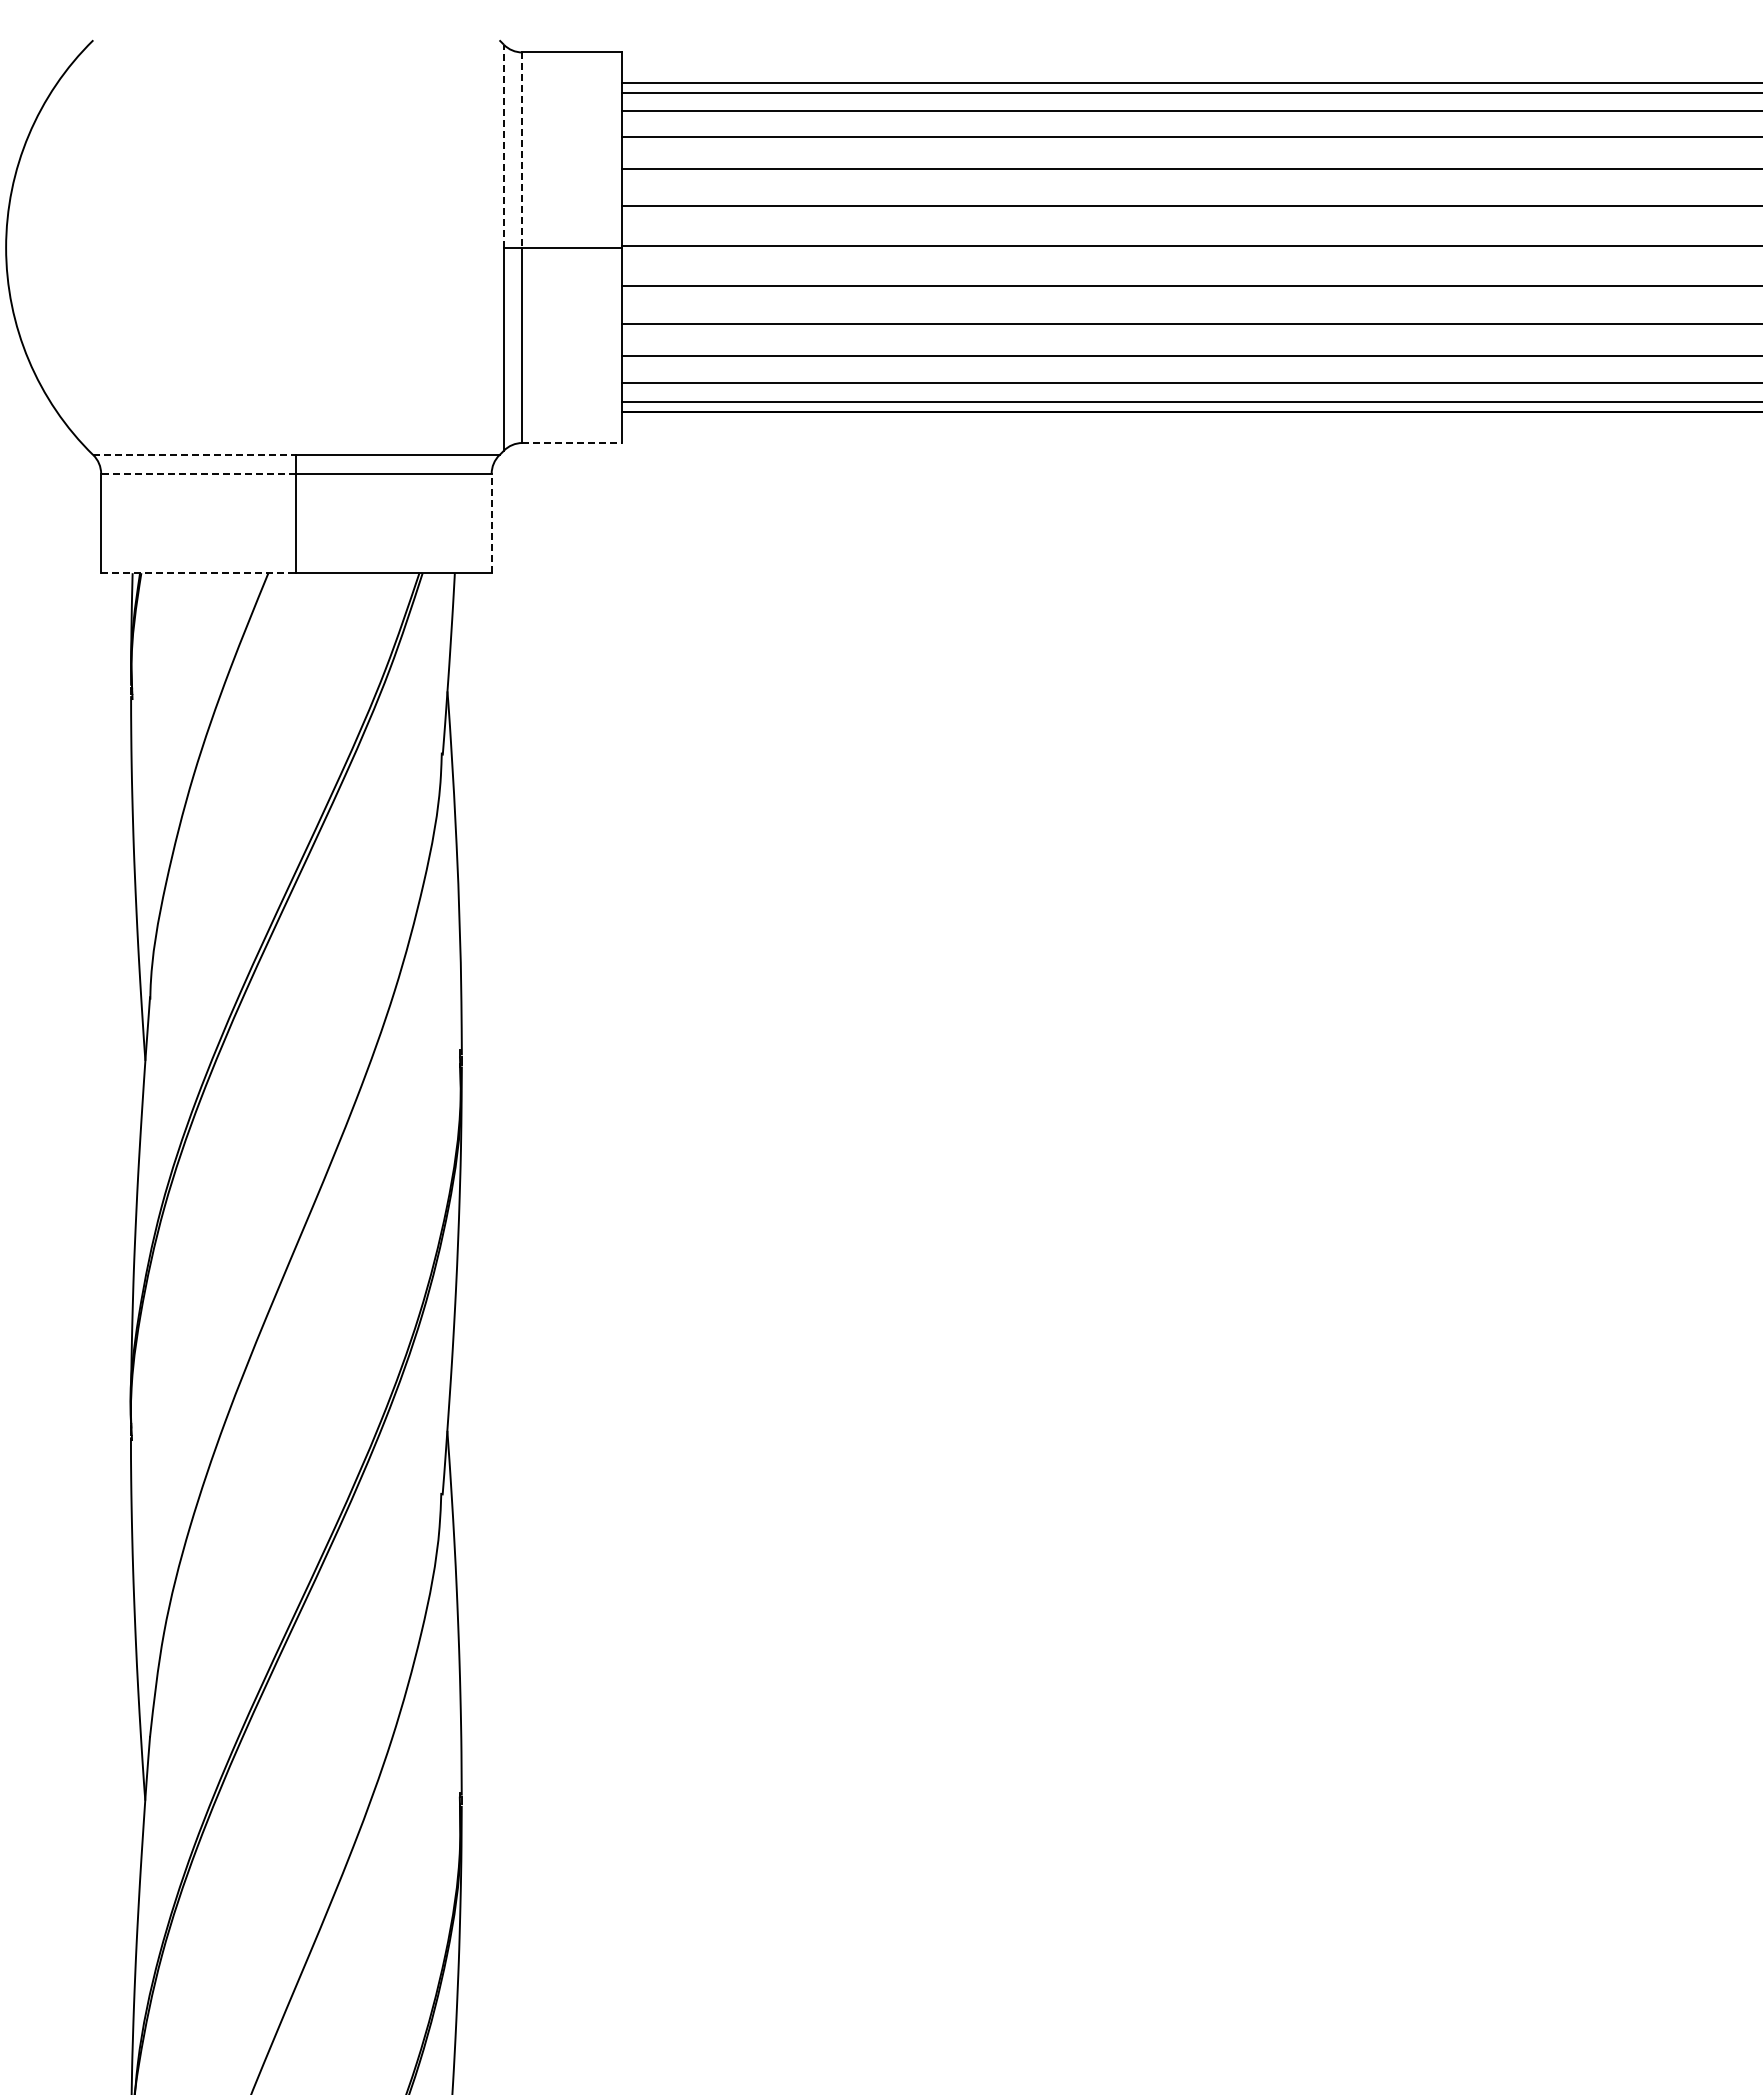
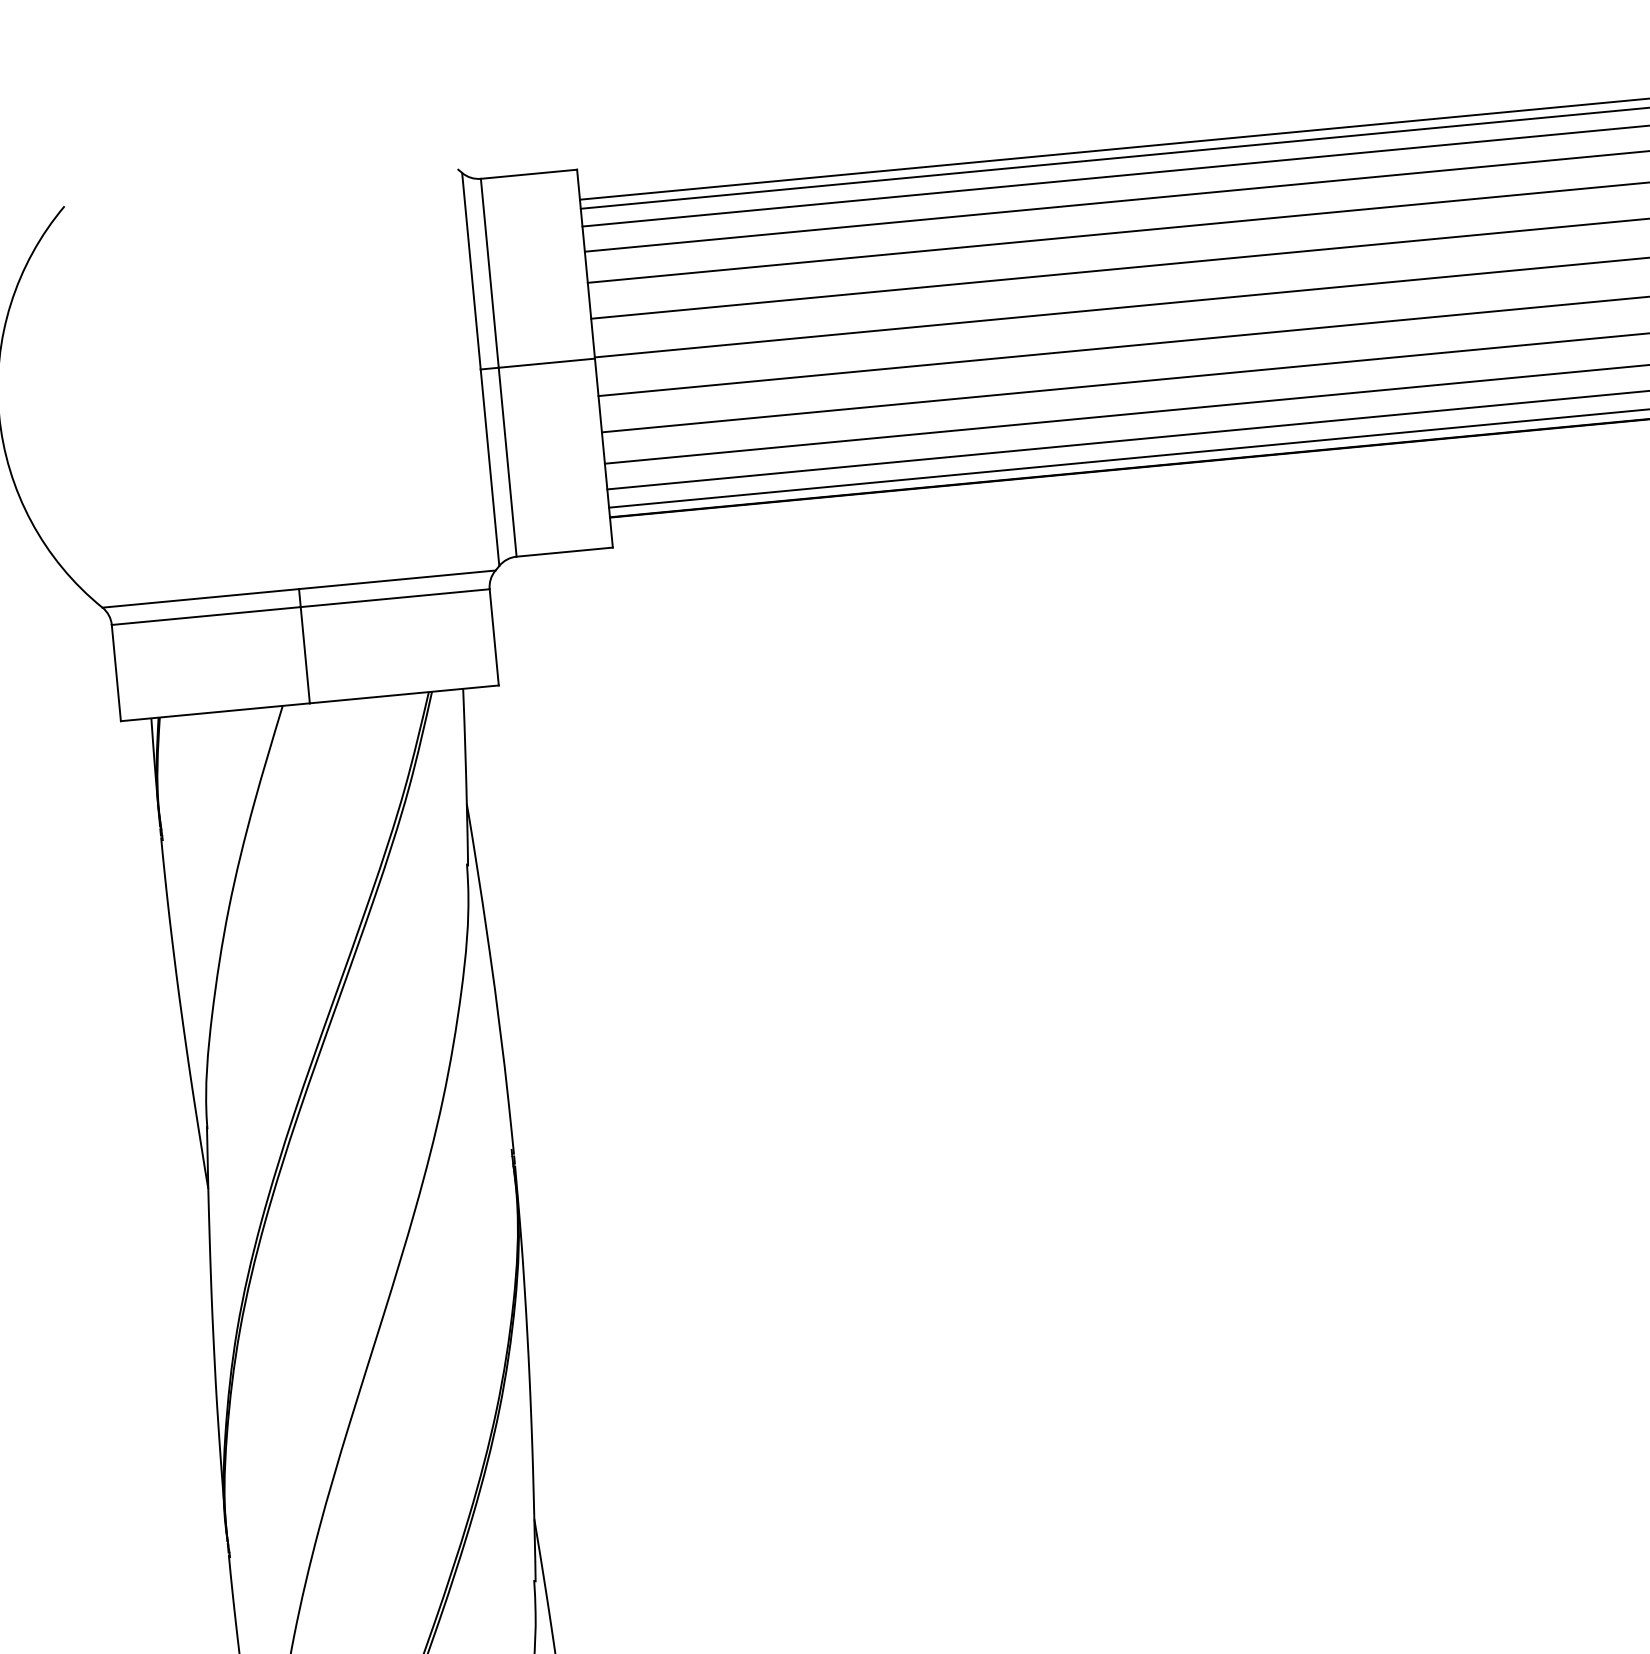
line: (503, 146) -> (471, 271), dashed -> solid
line: (522, 150) -> (489, 273), dashed -> solid
line: (572, 443) -> (565, 552), dashed -> solid
line: (194, 455) -> (200, 598), dashed -> solid
line: (198, 473) -> (205, 615), dashed -> solid
line: (491, 523) -> (494, 637), dashed -> solid
line: (198, 573) -> (215, 712), dashed -> solid

